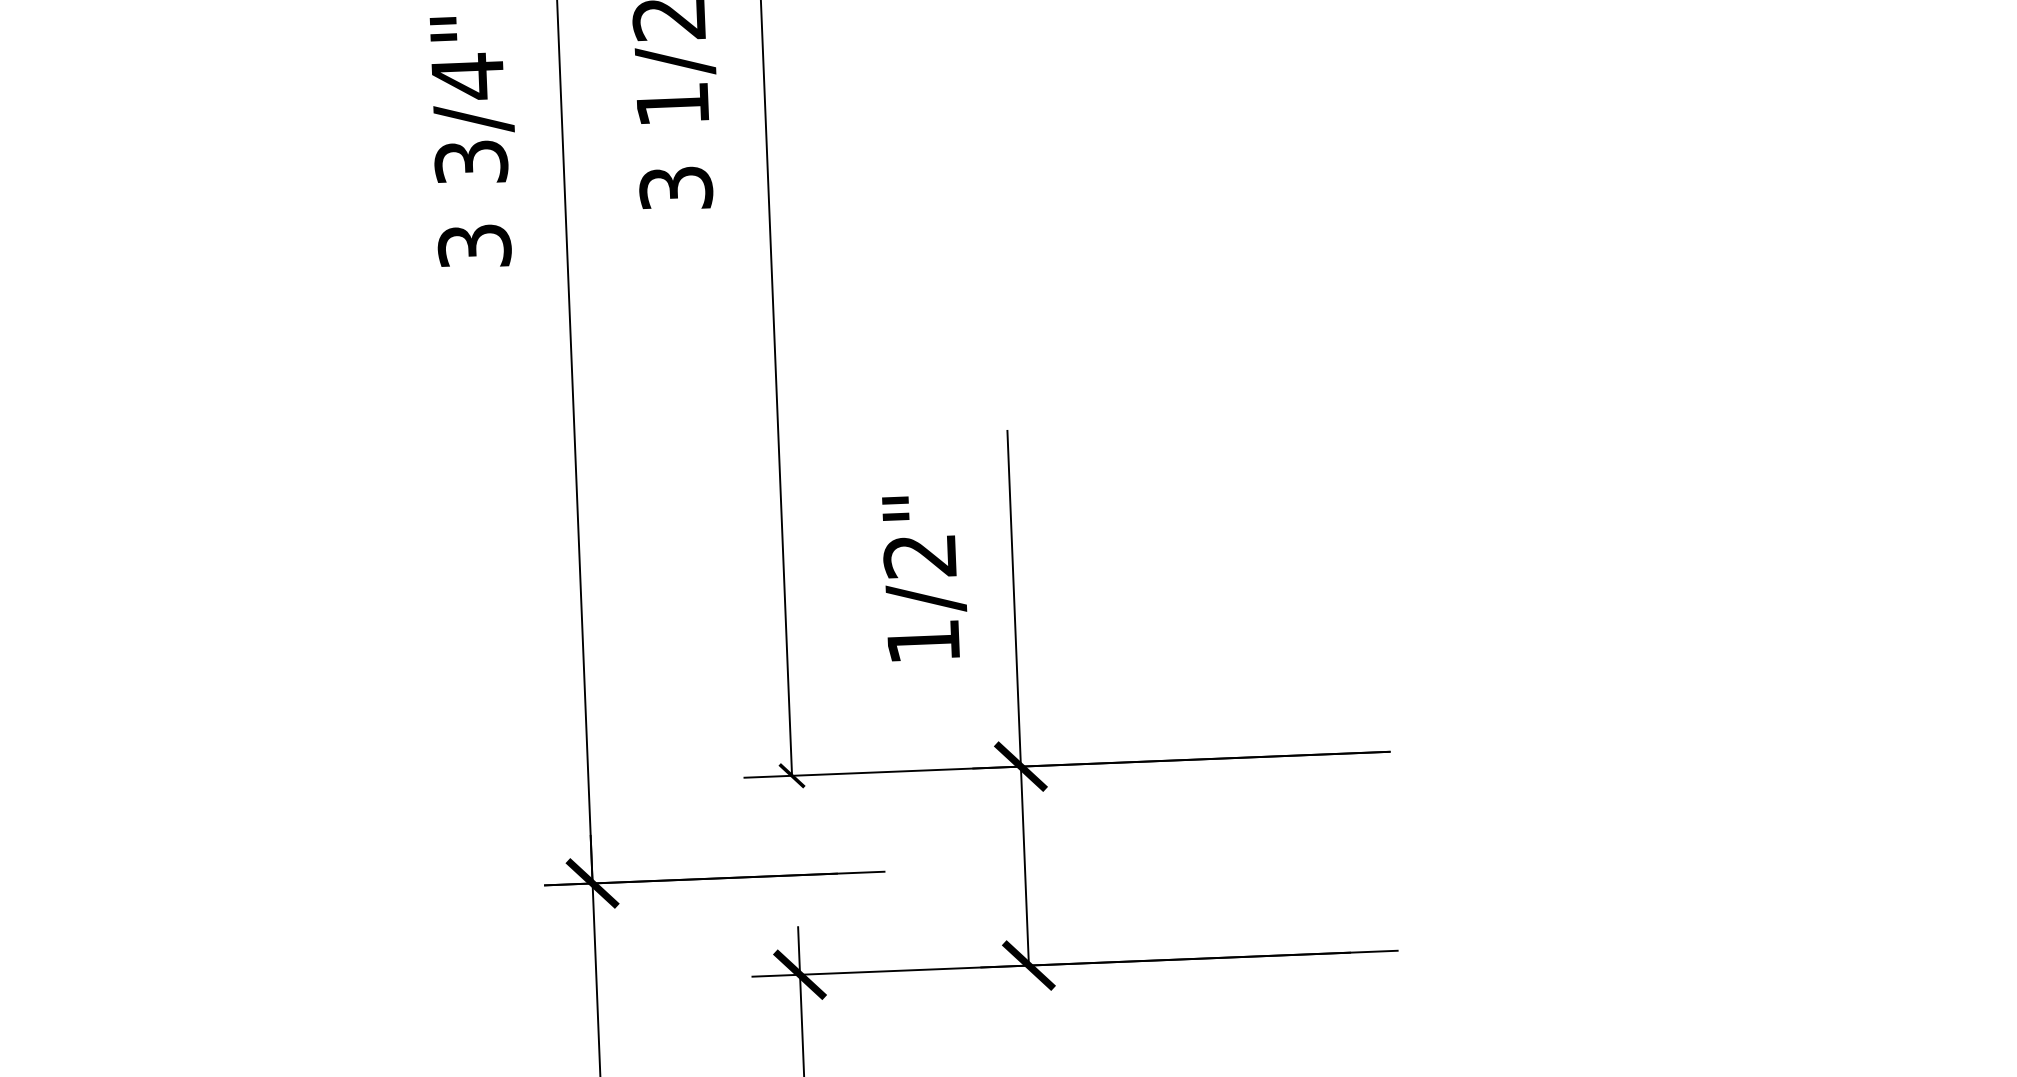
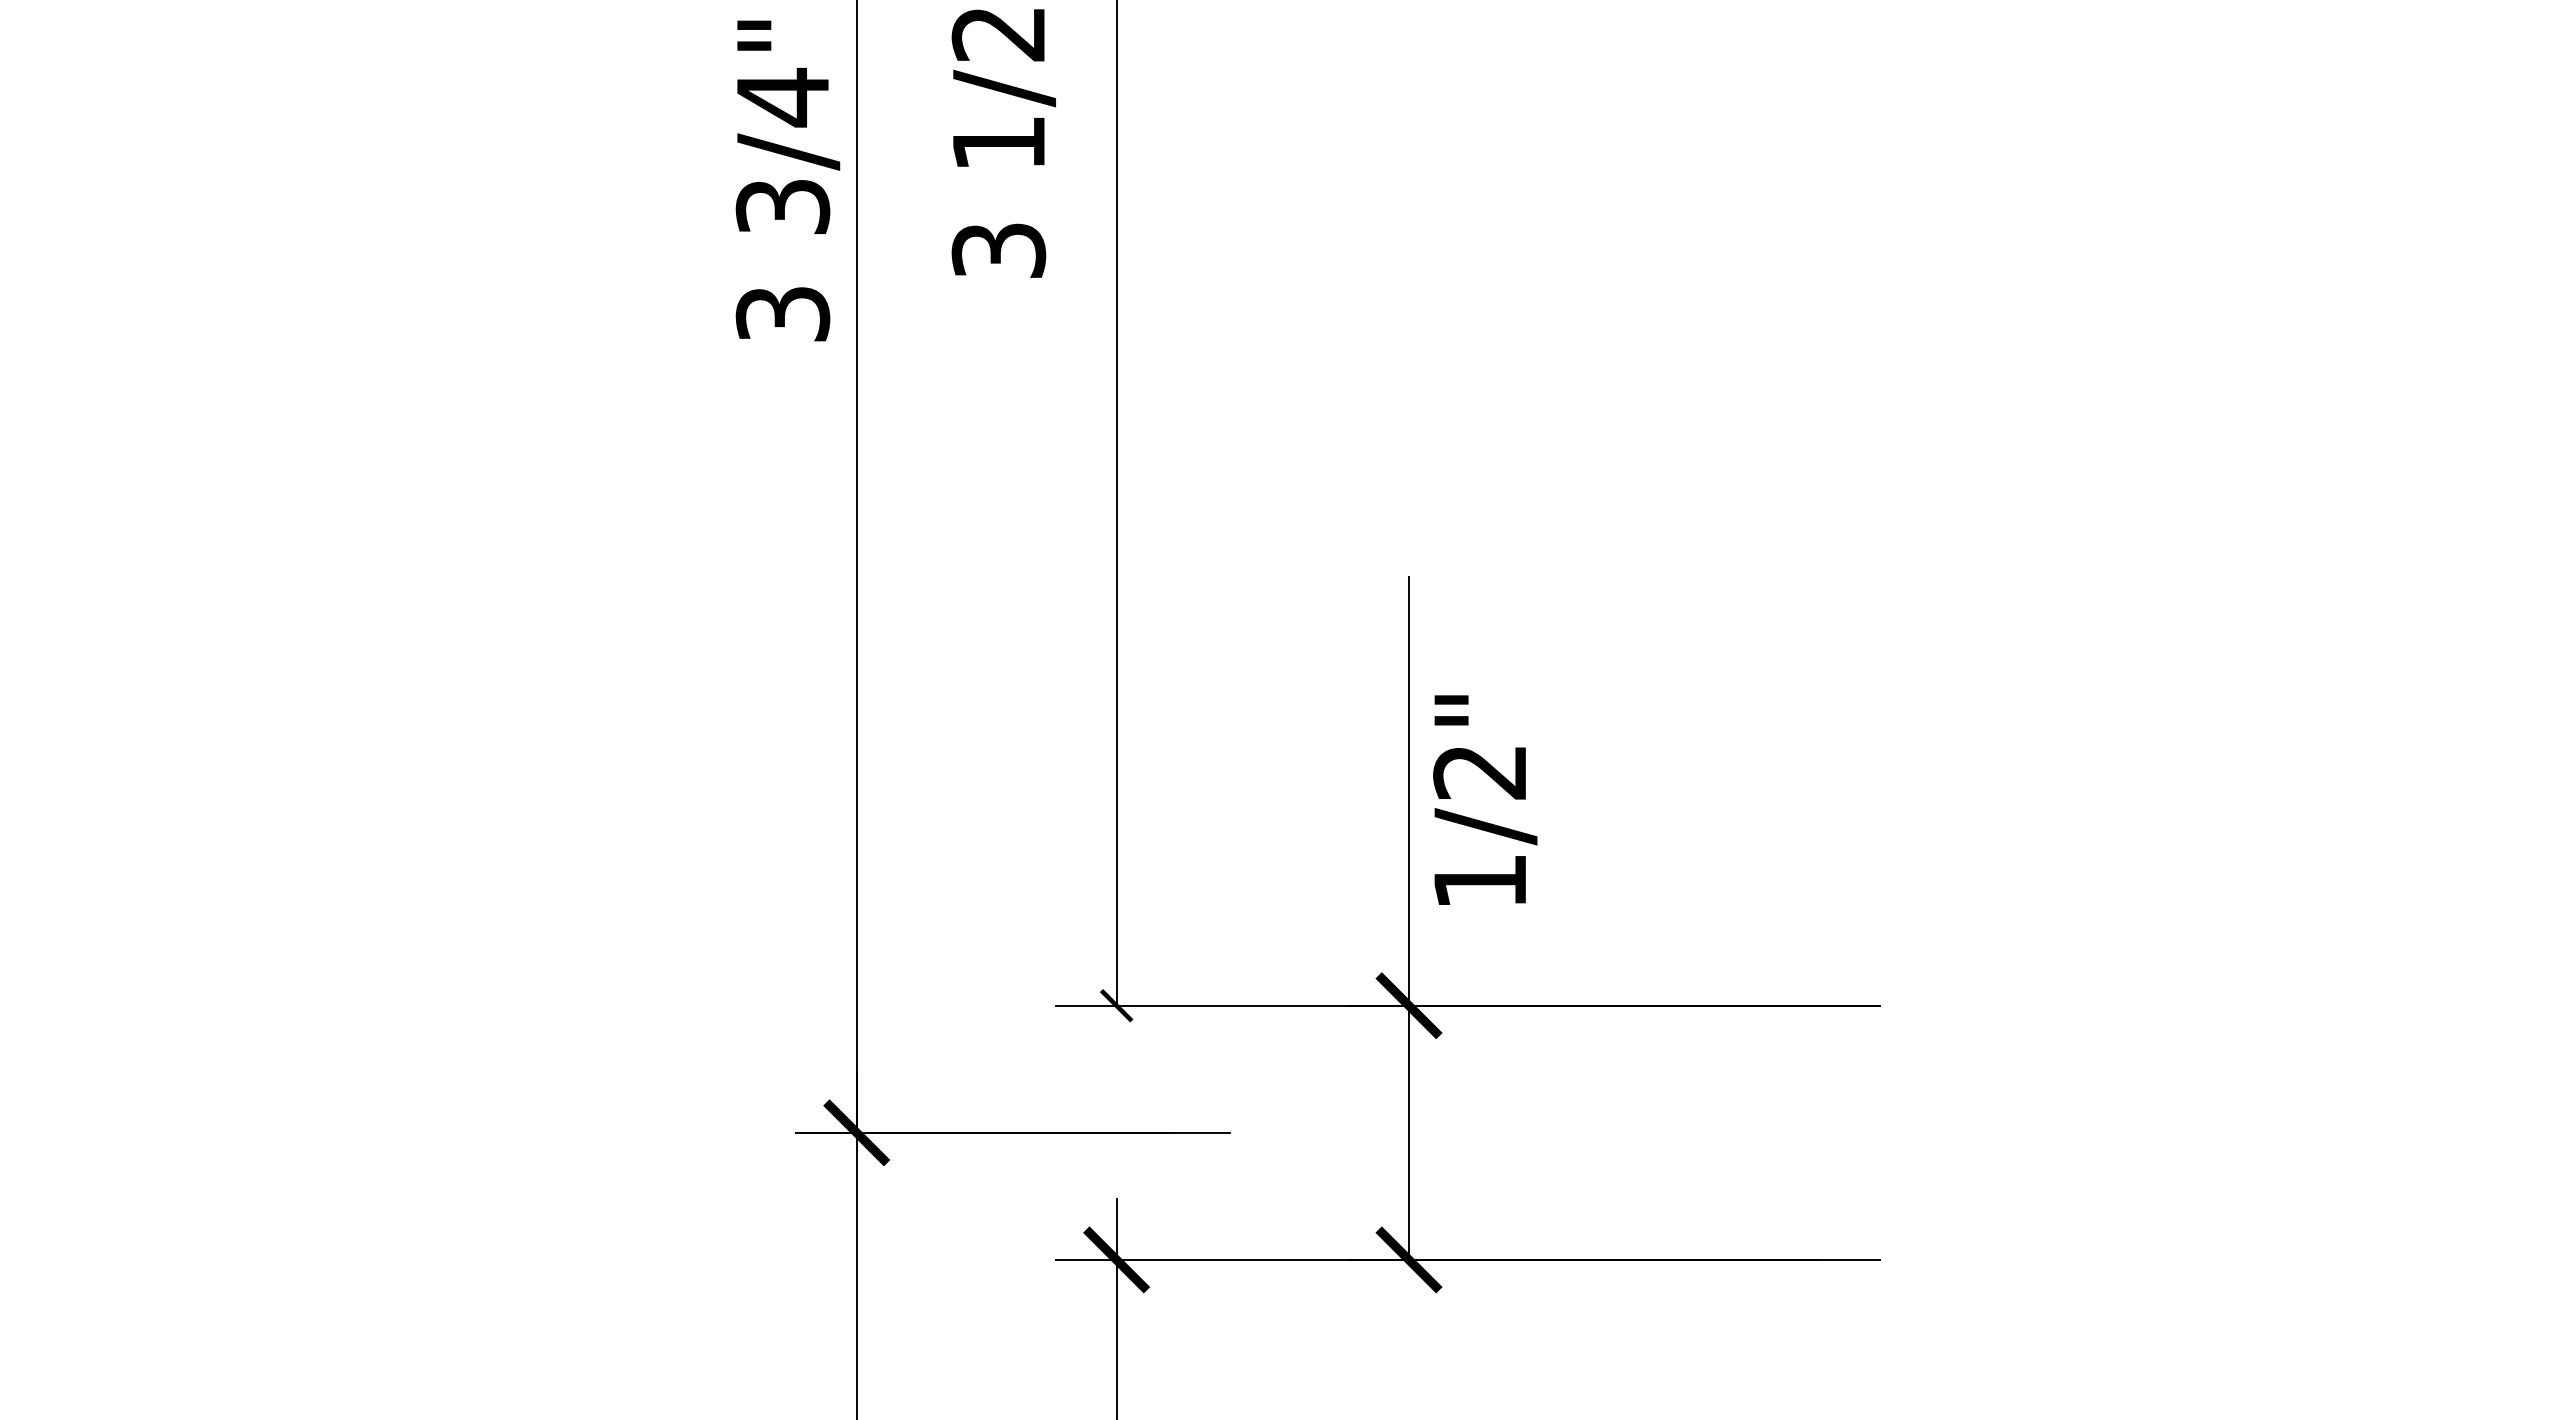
text: (474, 141) -> (787, 180), moved
text: (925, 577) -> (1485, 799), moved

